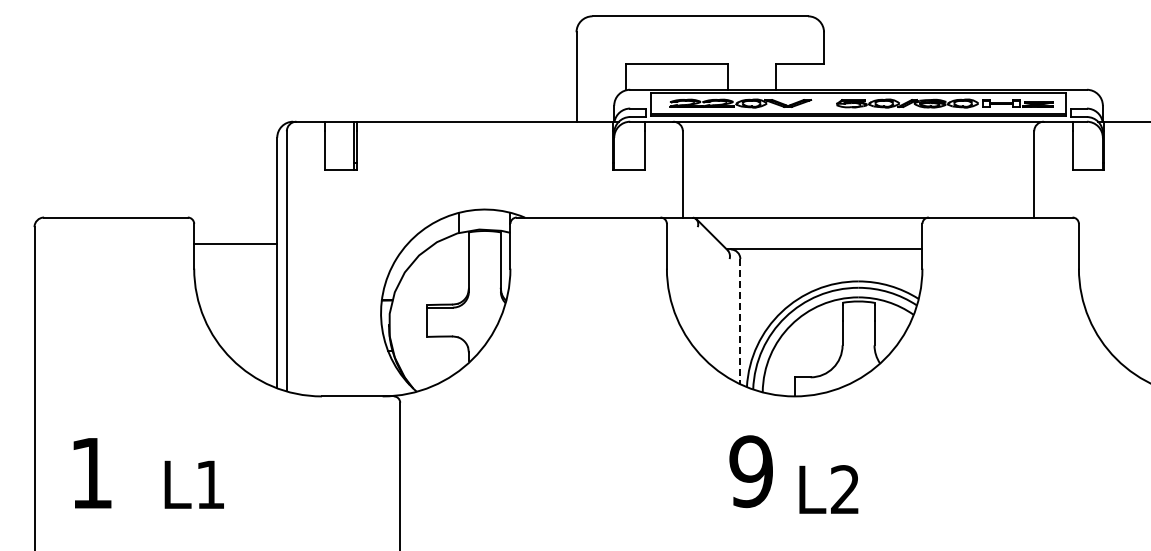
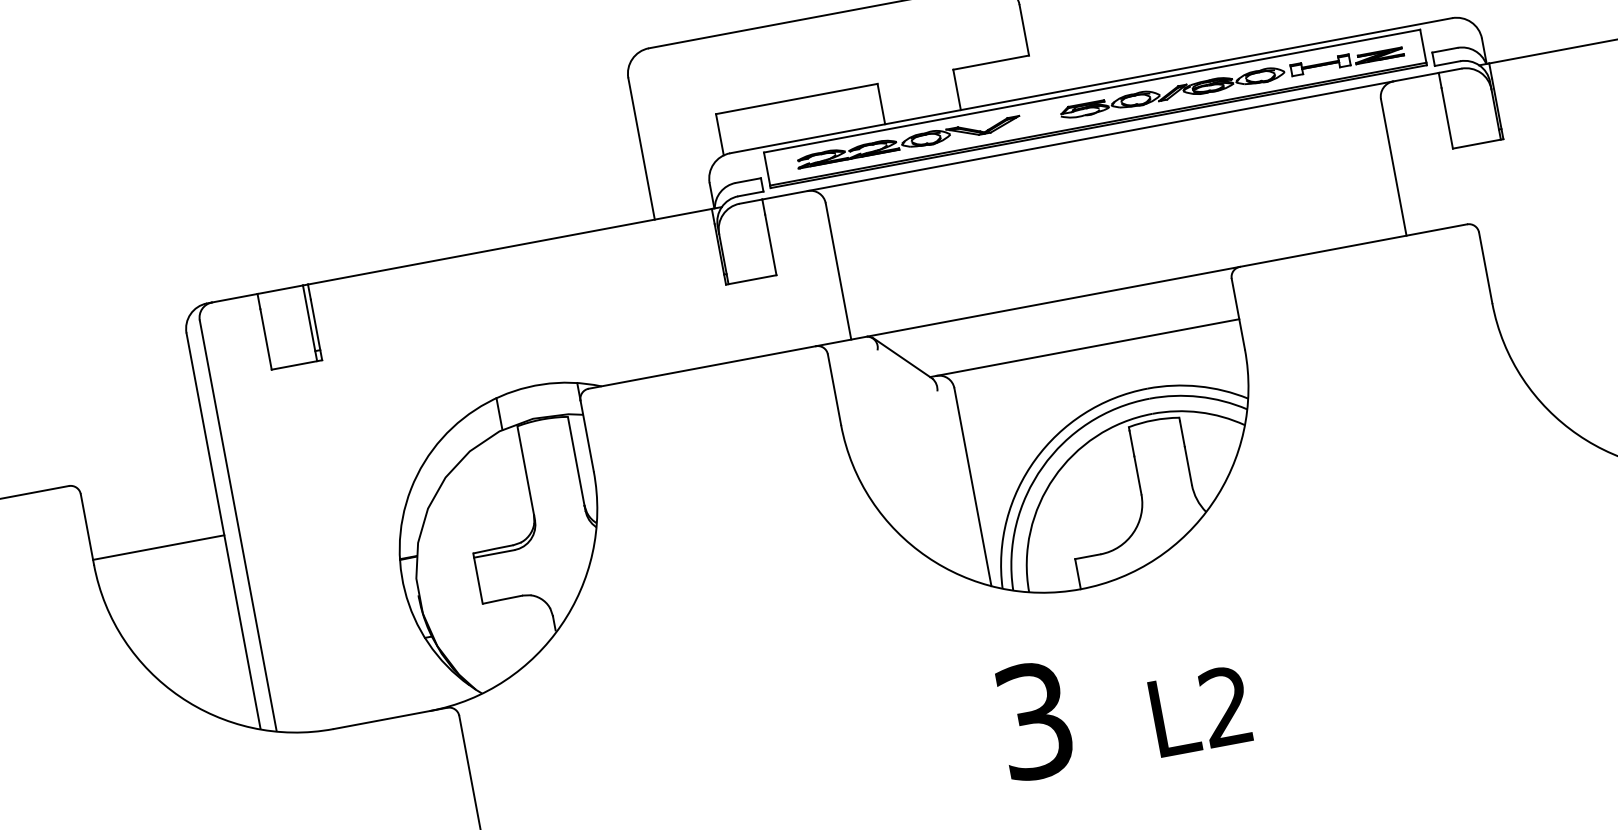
line: (235, 244) -> (158, 547), moved
line: (740, 321) -> (973, 486), dashed -> solid
text: (750, 471) -> (1033, 720), 9 -> 3
text: (828, 489) -> (1199, 711), moved

